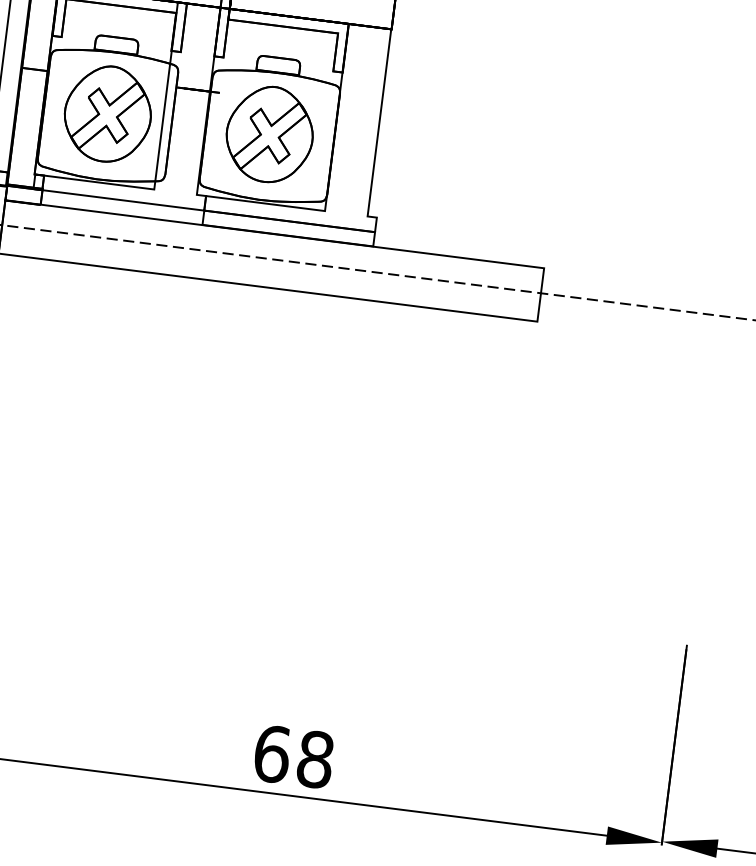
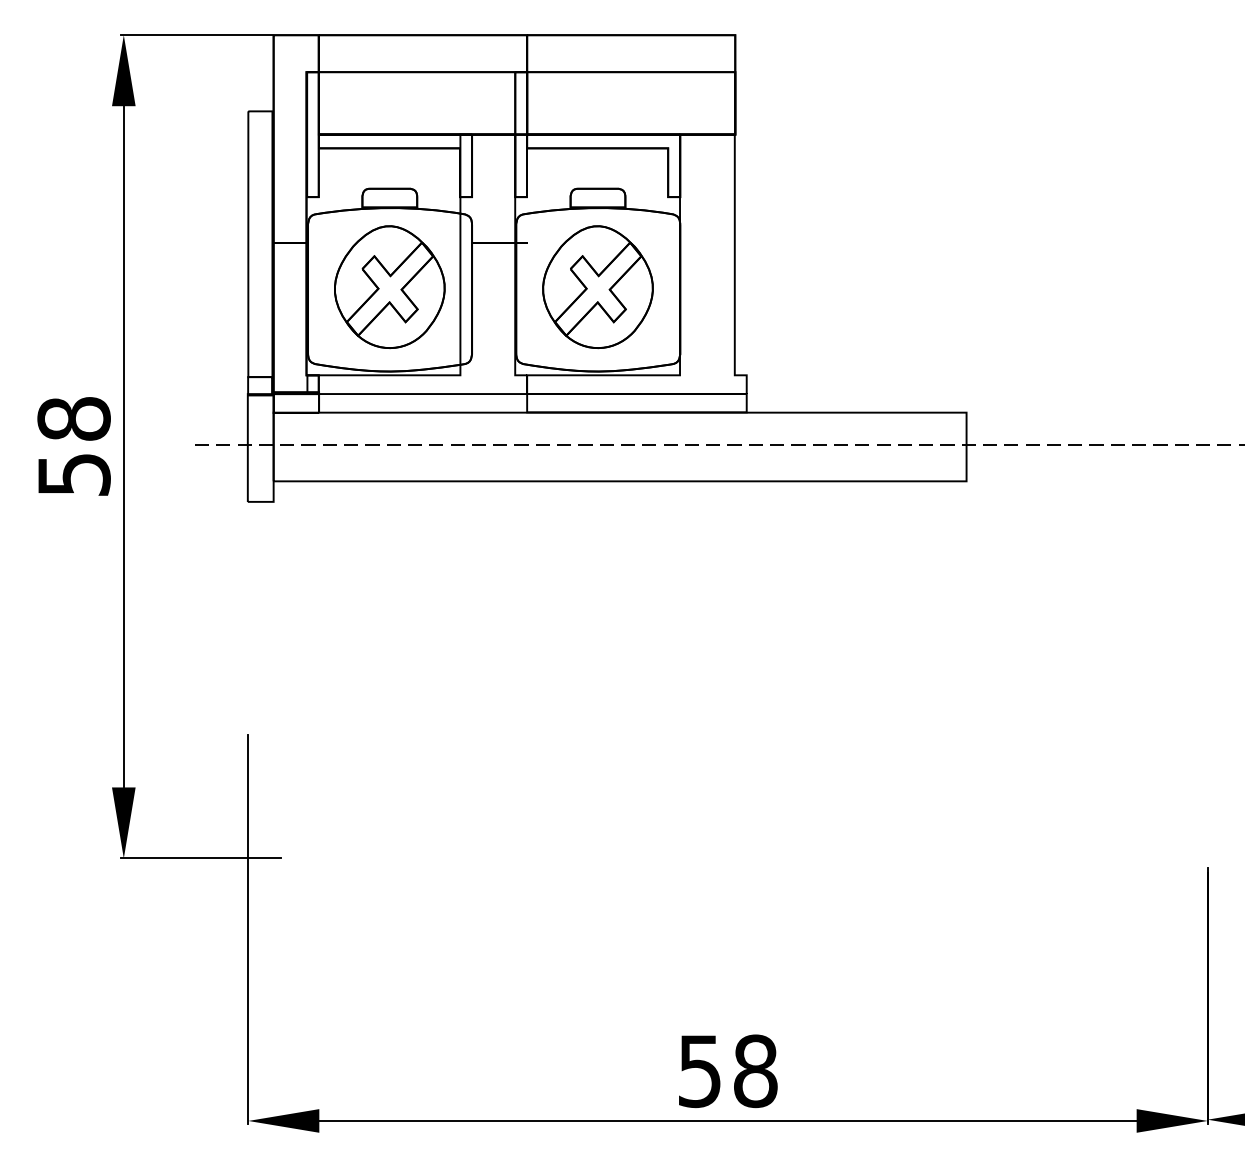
text: (272, 754) -> (700, 1071), 68 -> 58

